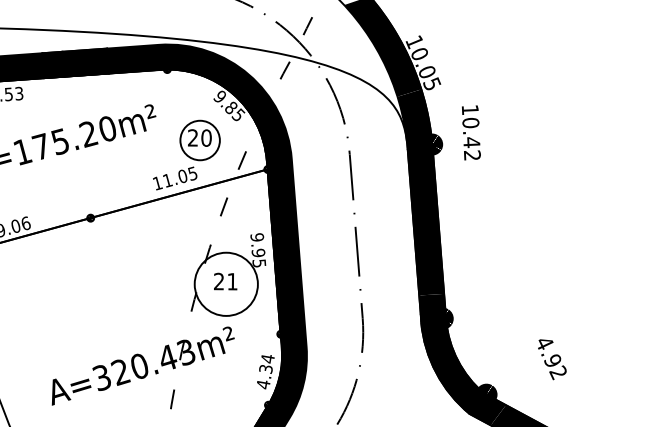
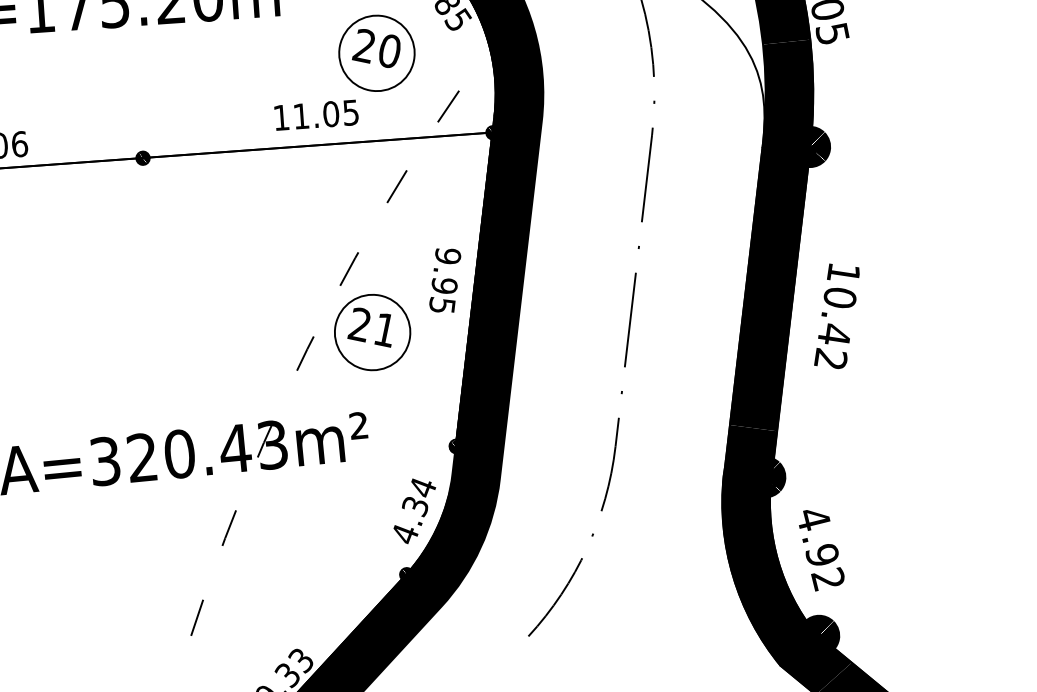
text: (471, 132) -> (837, 315), moved
circle: (226, 284) -> (372, 332), size x0.62
text: (552, 359) -> (822, 552), moved

